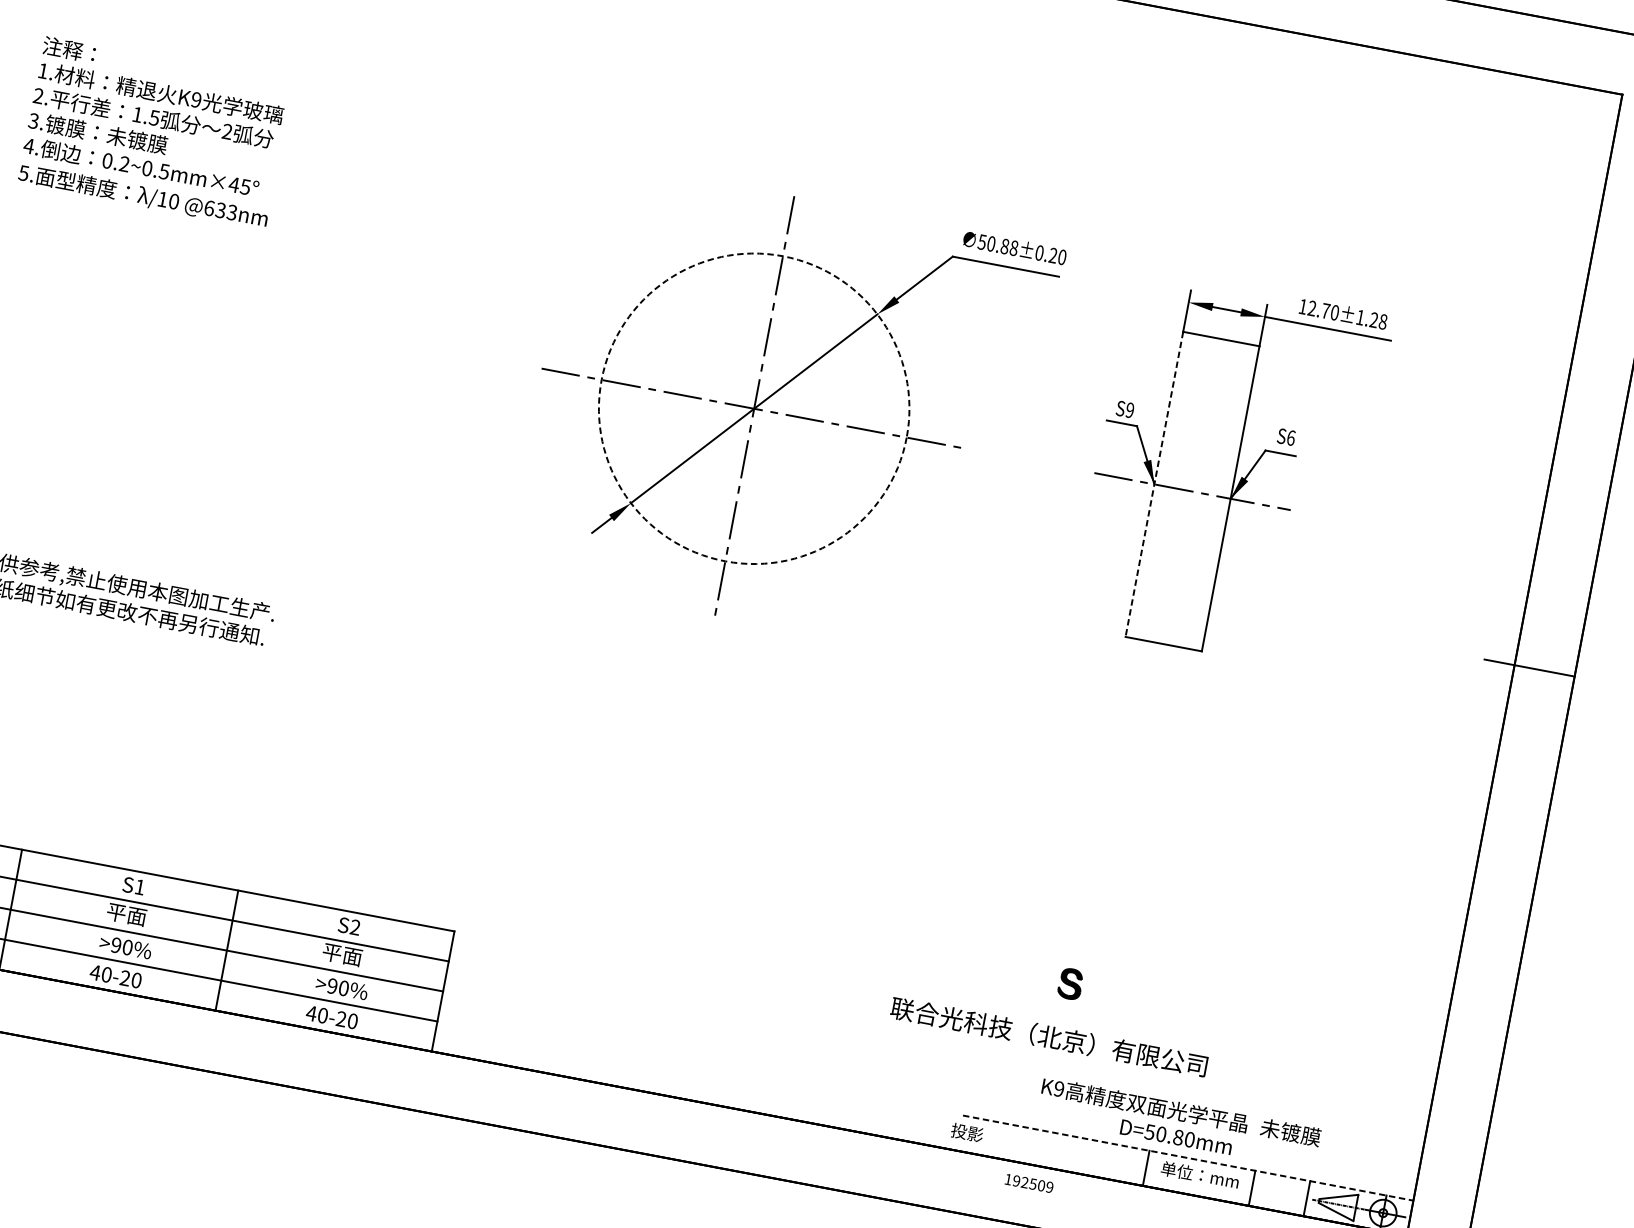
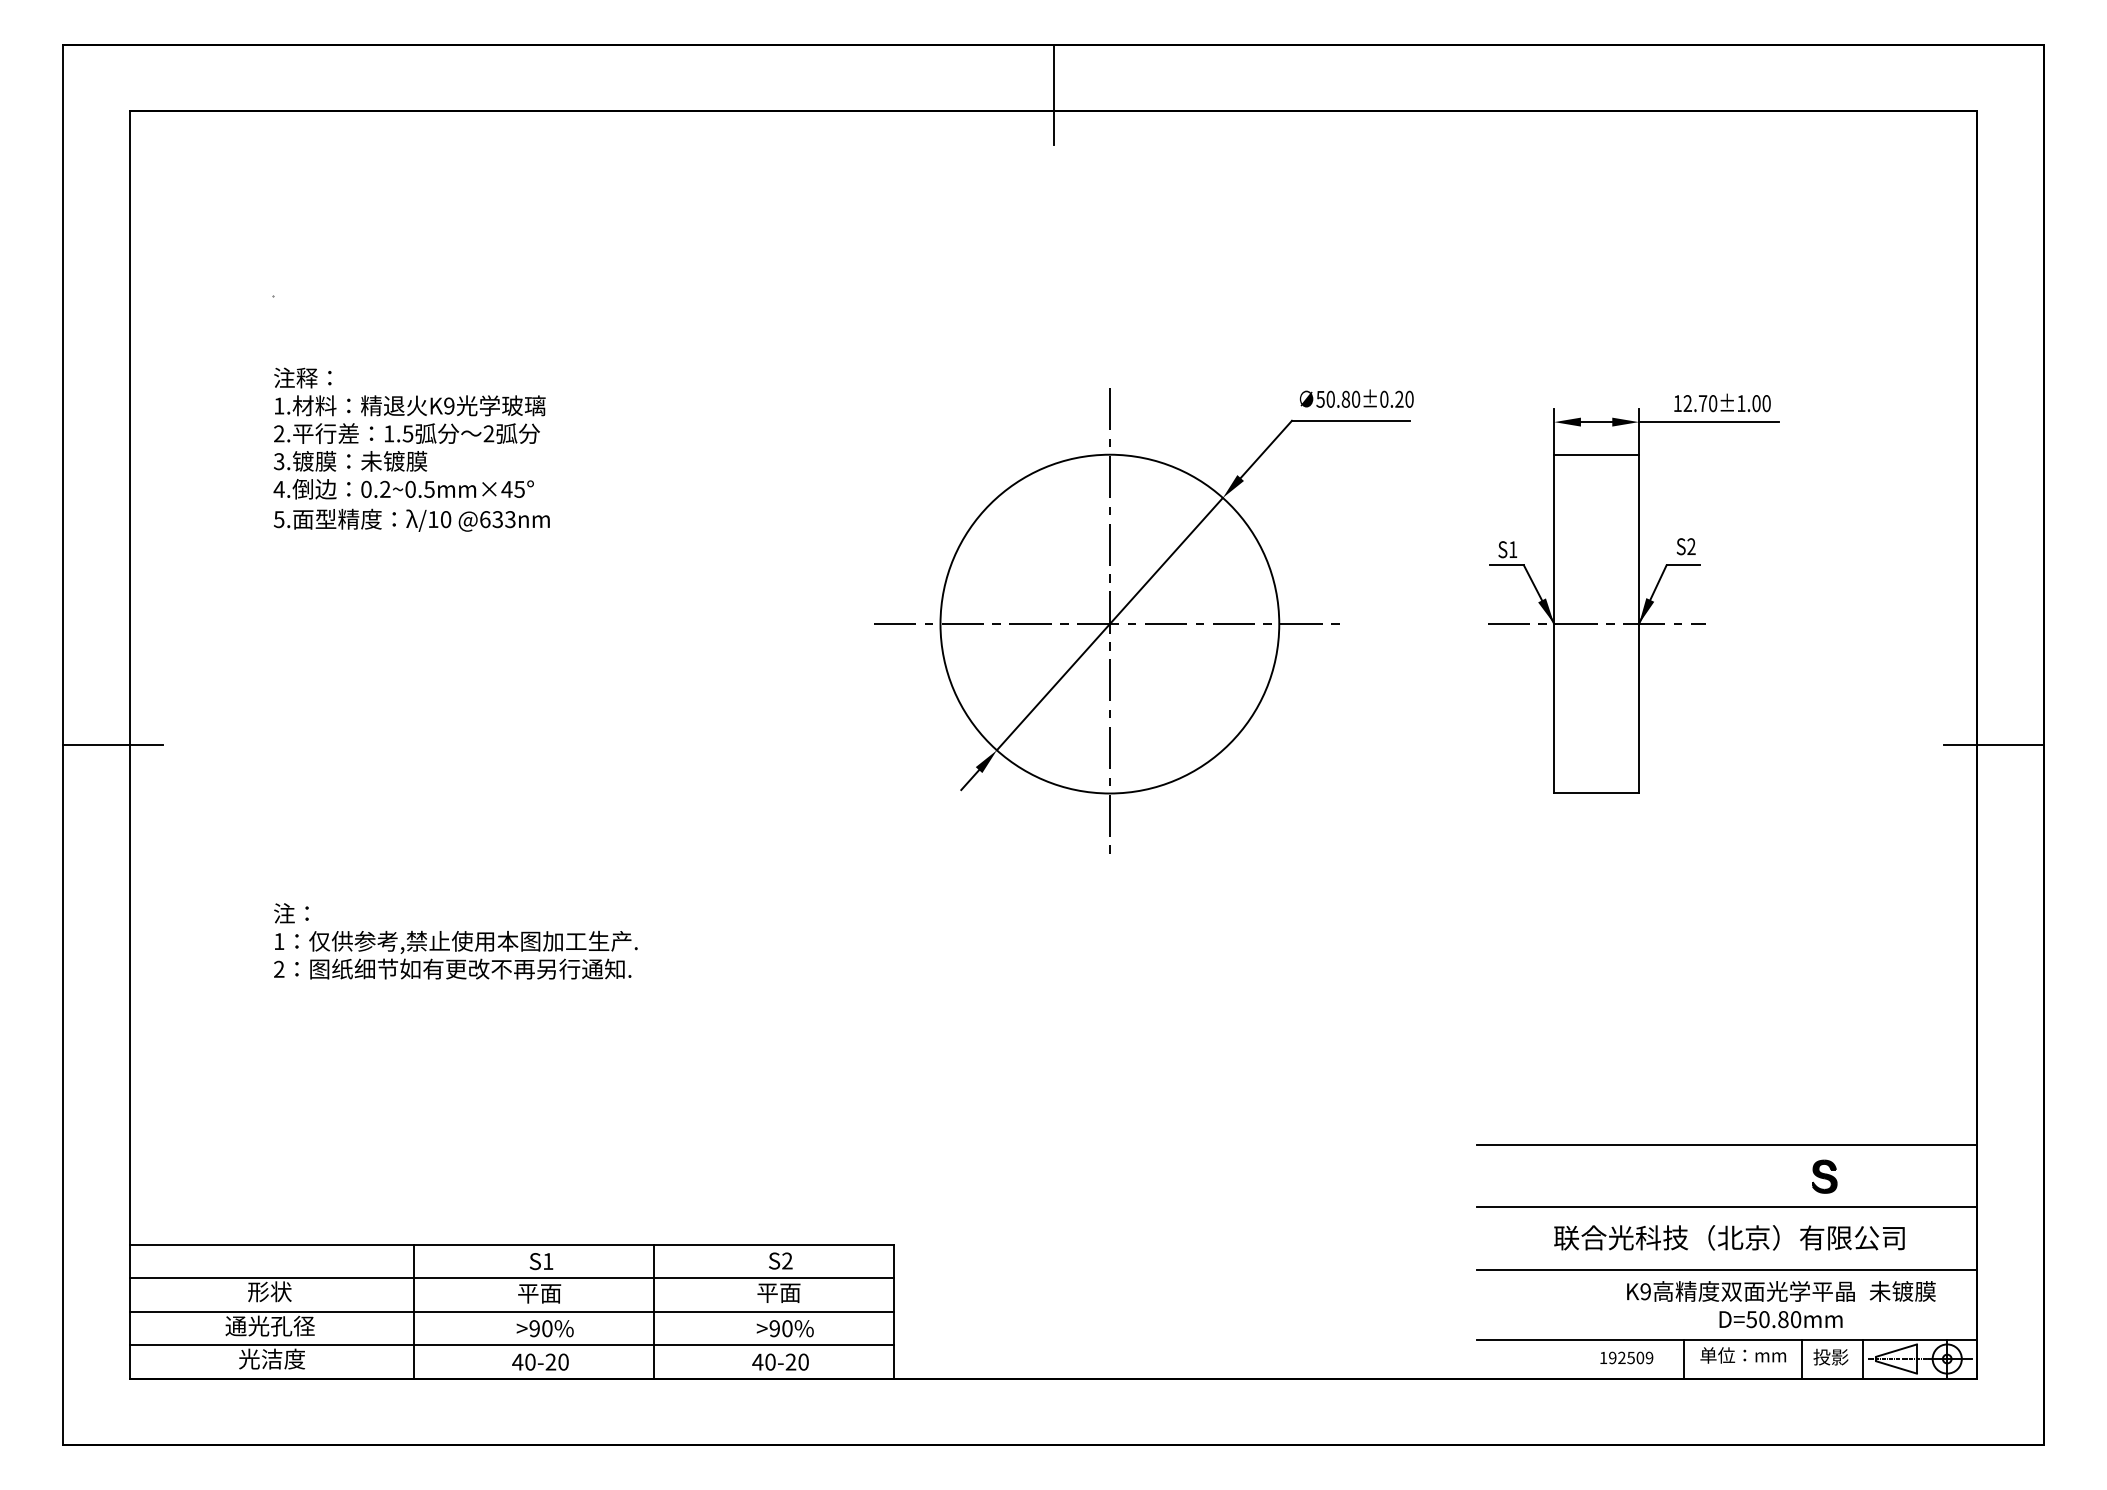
text: (1013, 248) -> (1355, 399), 50.88±0.20 -> 50.80±0.20
text: (1378, 320) -> (1761, 403), 12.70±1.28 -> 12.70±1.00
circle: (753, 408) -> (1109, 623), dashed -> solid
text: (1130, 410) -> (1513, 549), S9 -> S1
text: (1291, 437) -> (1691, 546), S6 -> S2
line: (1154, 484) -> (1554, 624), dashed -> solid
part: (1070, 983) -> (1824, 1176), moved
line: (1220, 983) -> (1726, 1145), added
text: (1049, 1036) -> (1729, 1237), moved
line: (1210, 1039) -> (1726, 1207), added
line: (1199, 1094) -> (1726, 1269), added
text: (1179, 1123) -> (1781, 1304), moved
text: (966, 1132) -> (1830, 1356), moved
line: (1188, 1158) -> (1727, 1339), dashed -> solid
text: (1029, 1183) -> (1626, 1357), moved

